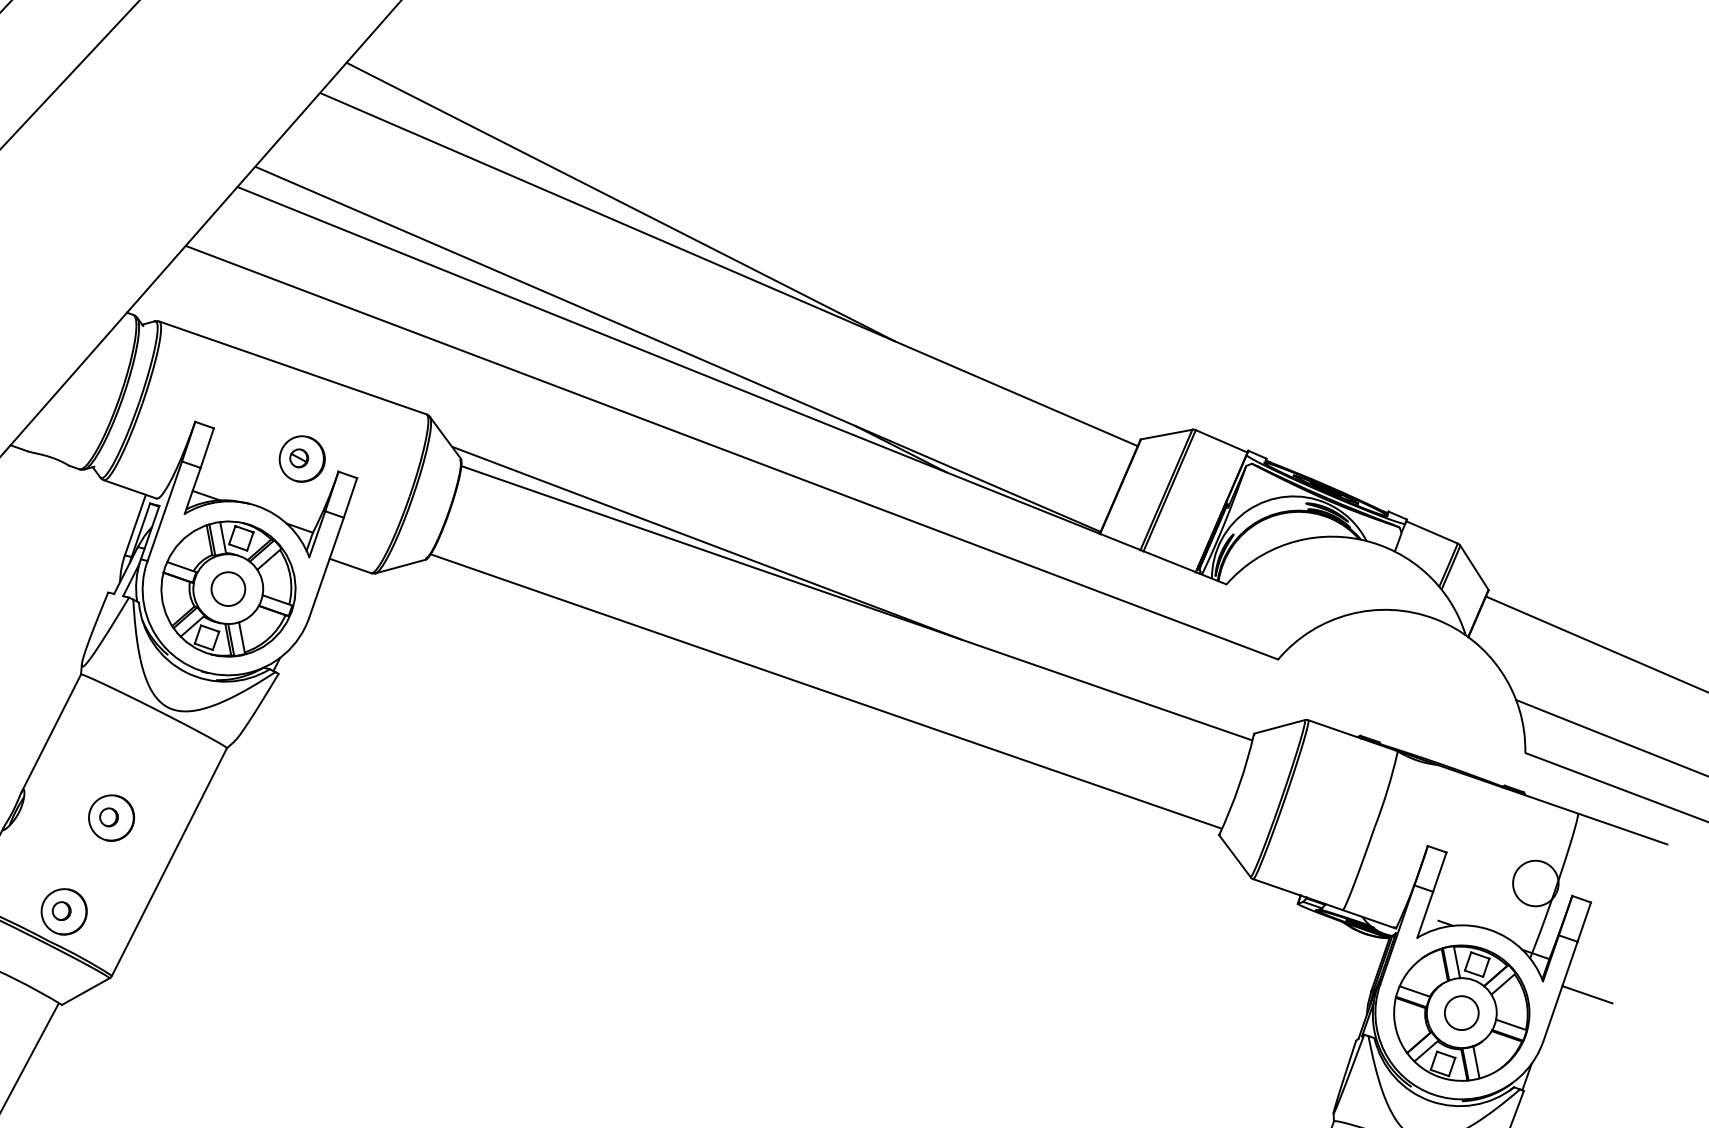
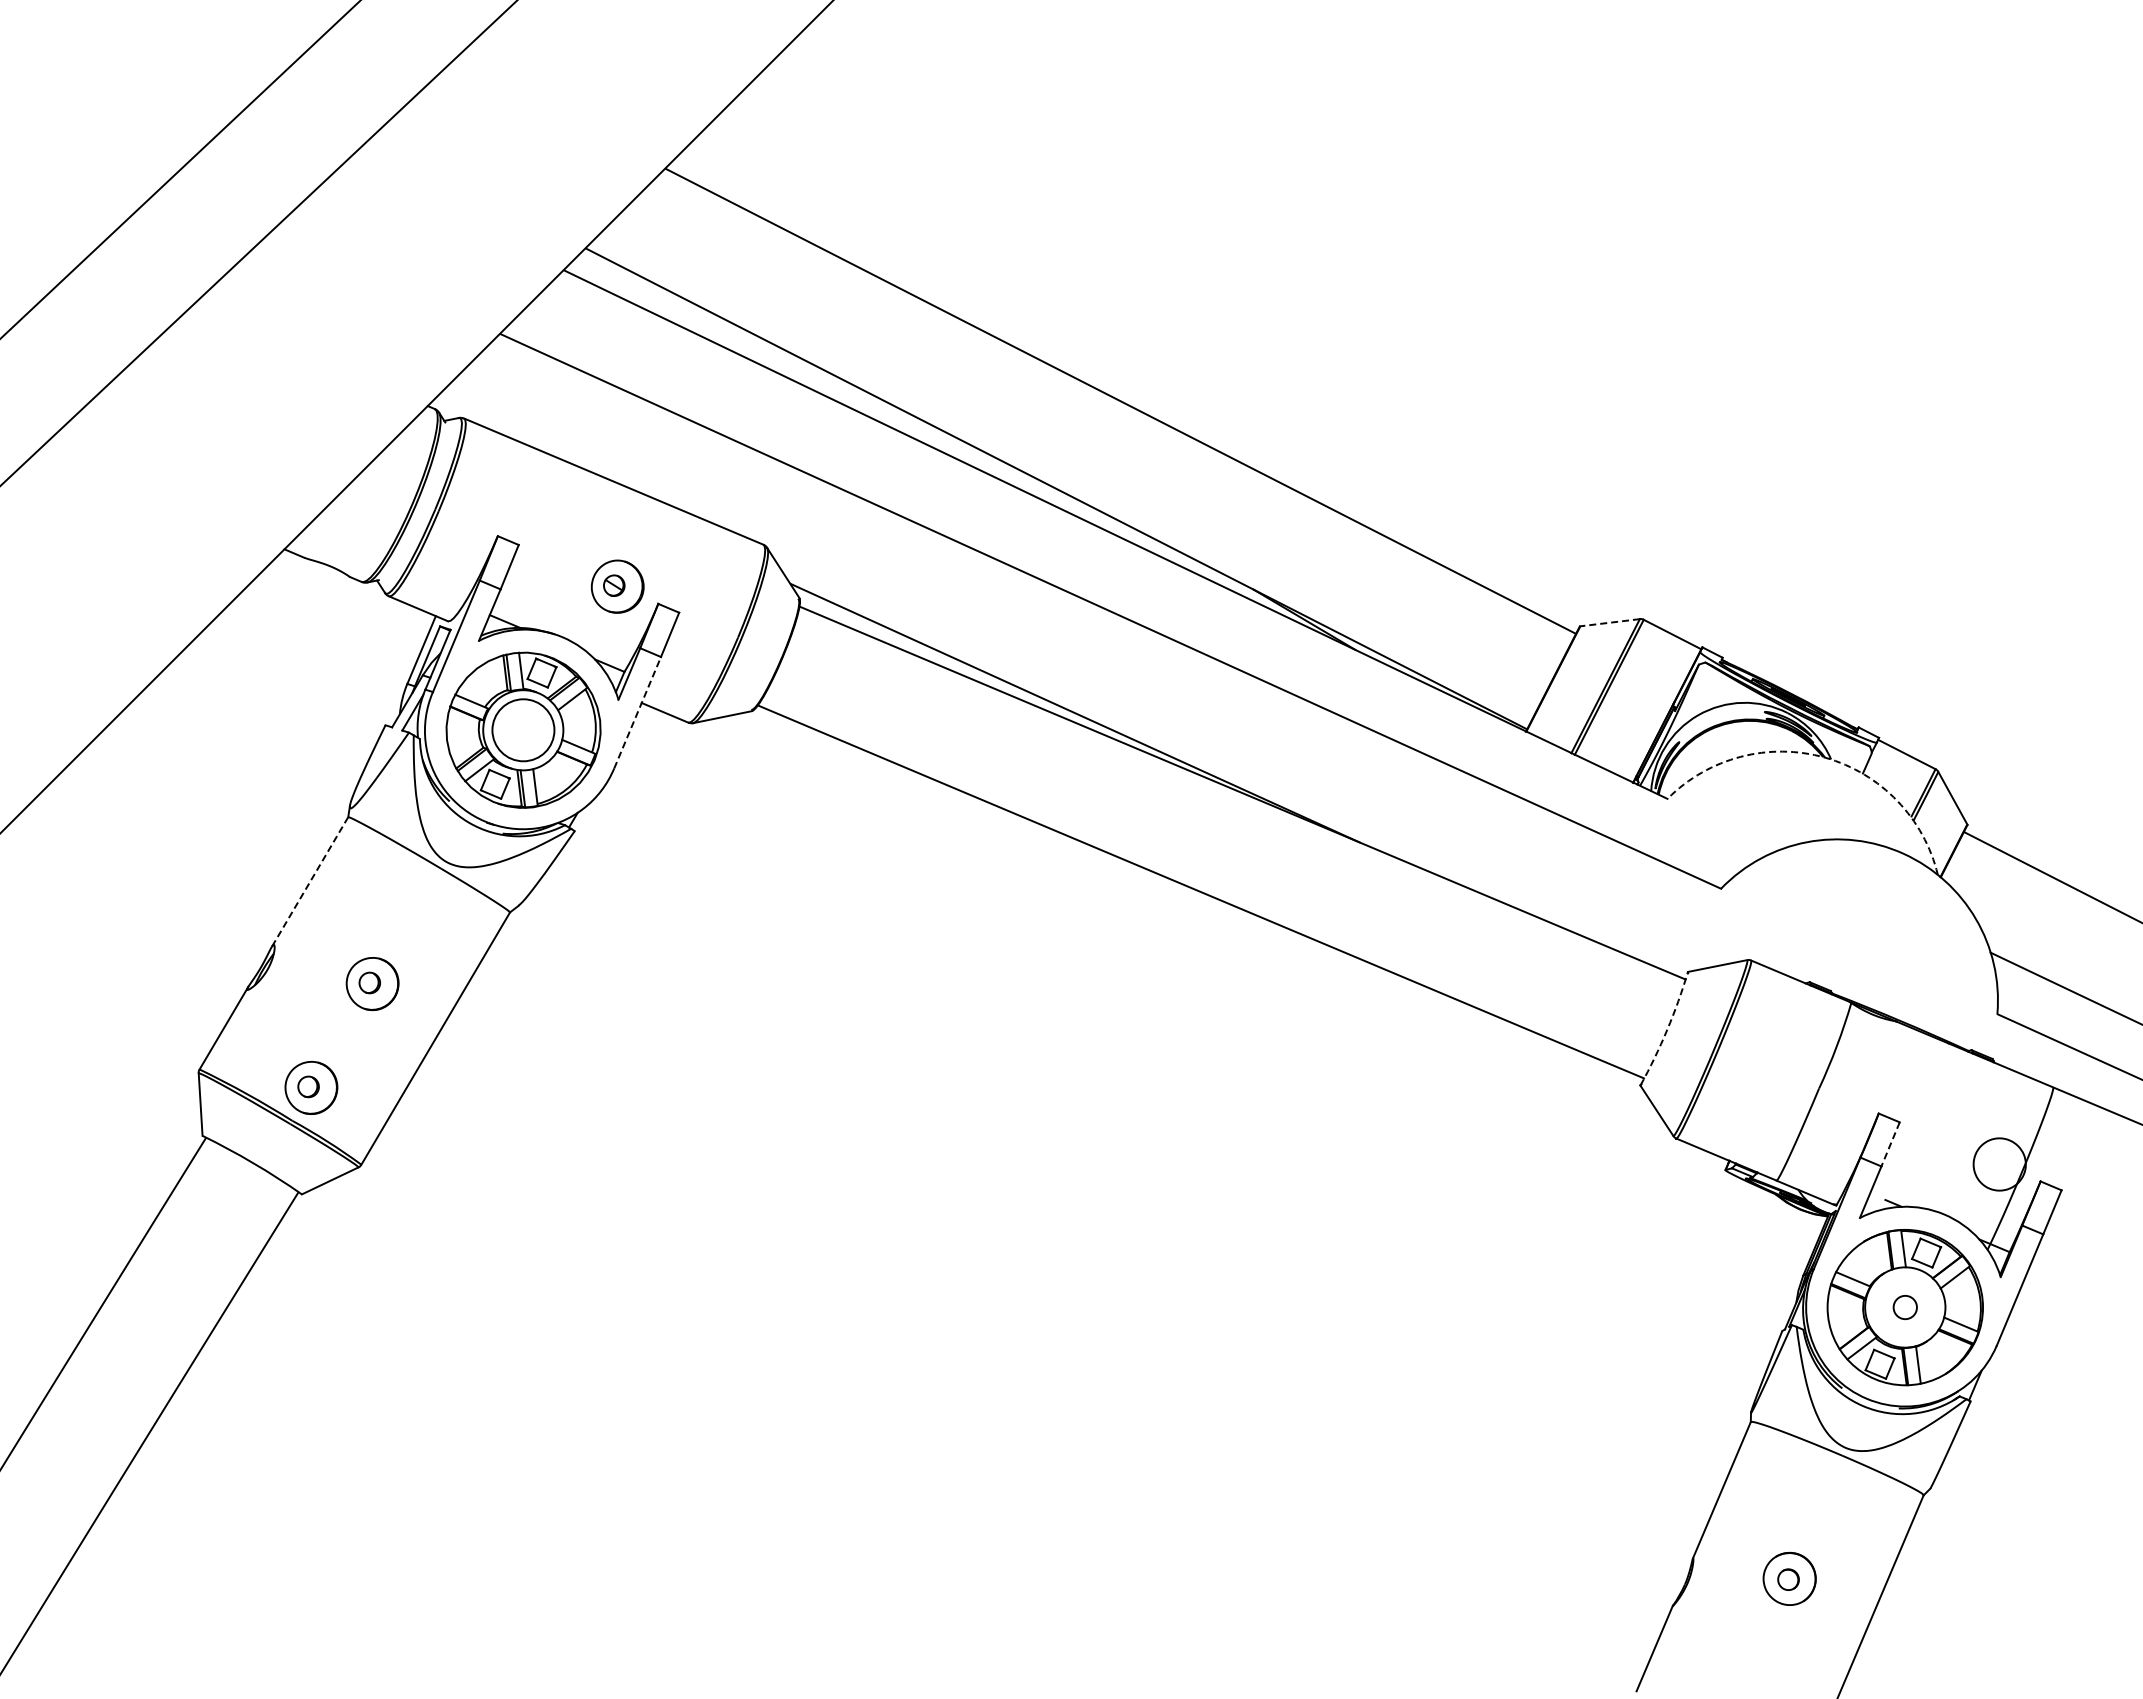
line: (620, 201) -> (1001, 315), removed
line: (1166, 434) -> (1609, 622), solid -> dashed
arc: (1361, 539) -> (1825, 757), solid -> dashed
line: (326, 567) -> (637, 712), solid -> dashed
circle: (228, 588) -> (523, 729), size x1.6
line: (51, 733) -> (309, 882), solid -> dashed
arc: (1239, 784) -> (1667, 1029), solid -> dashed
line: (1439, 872) -> (1890, 1144), solid -> dashed
line: (1587, 994) -> (2050, 1295), removed
circle: (1461, 1013) -> (1904, 1307), size x0.6

